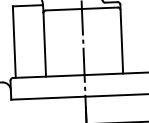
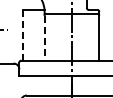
line: (14, 42) -> (23, 35), solid -> dashed
line: (44, 45) -> (44, 38), solid -> dashed

